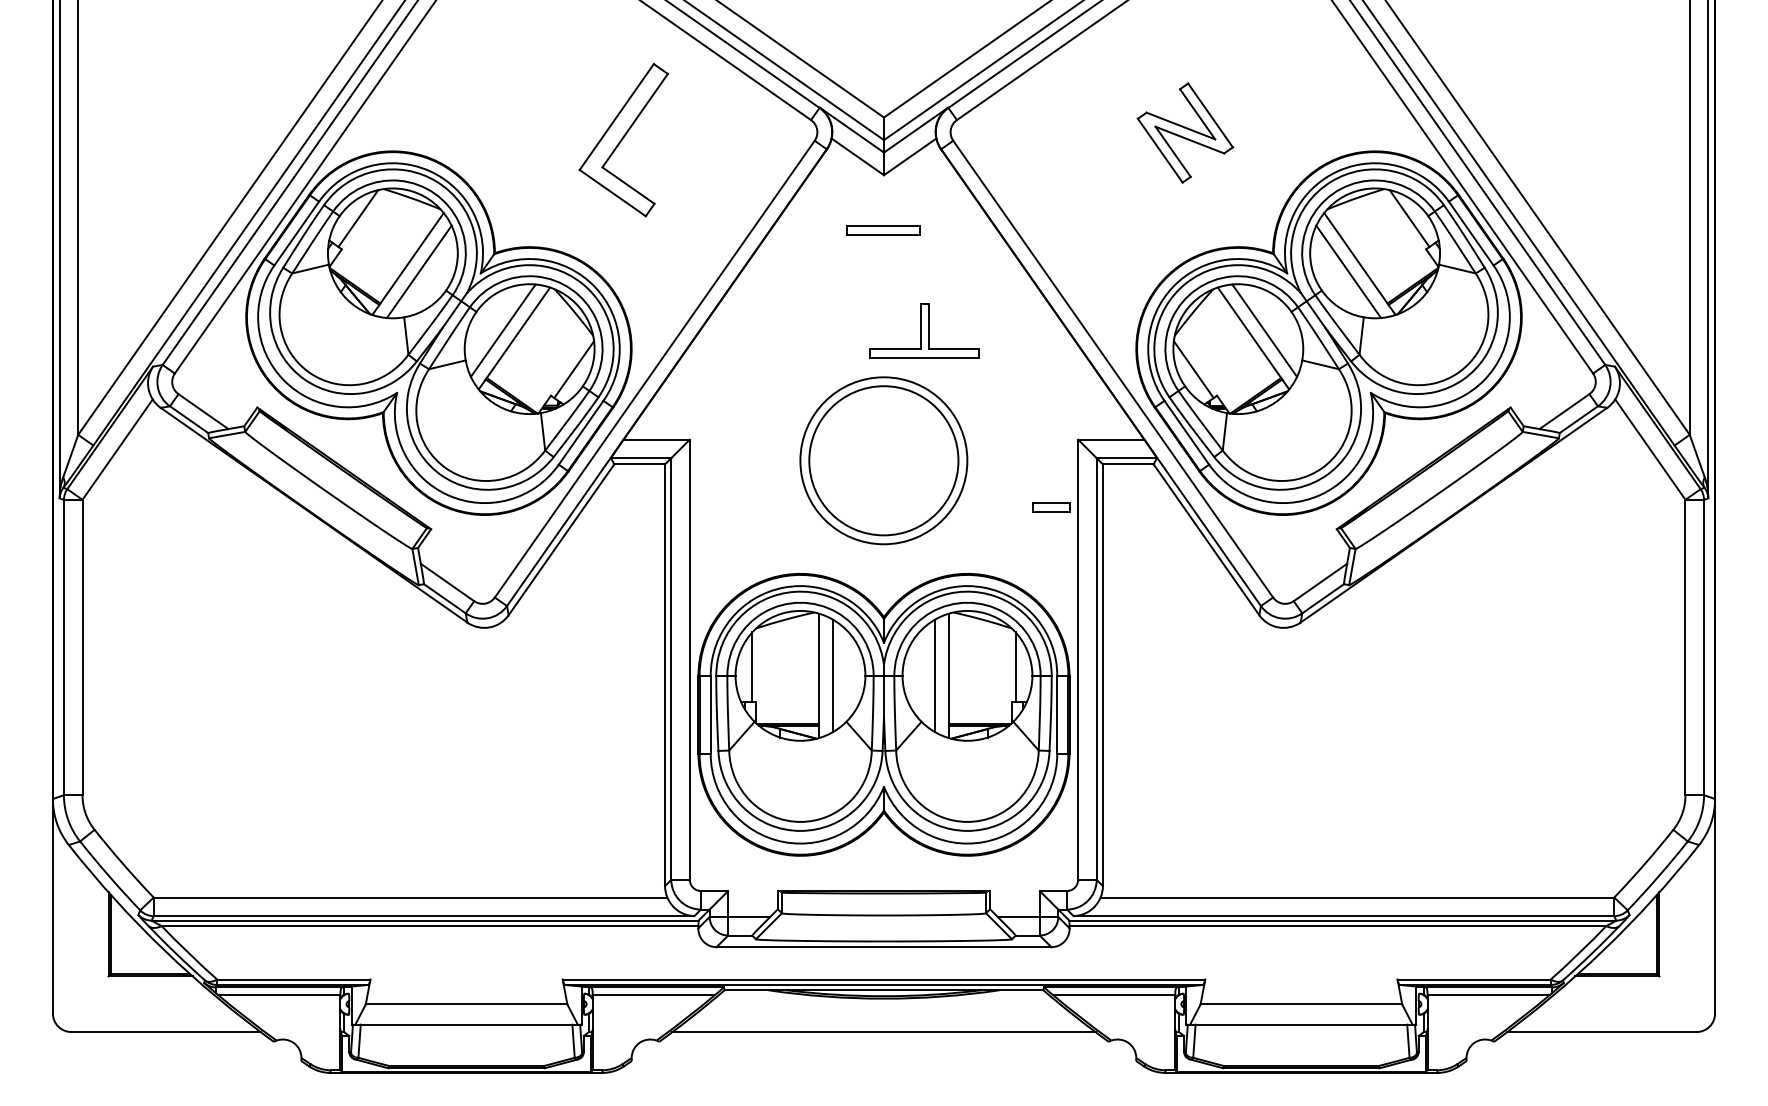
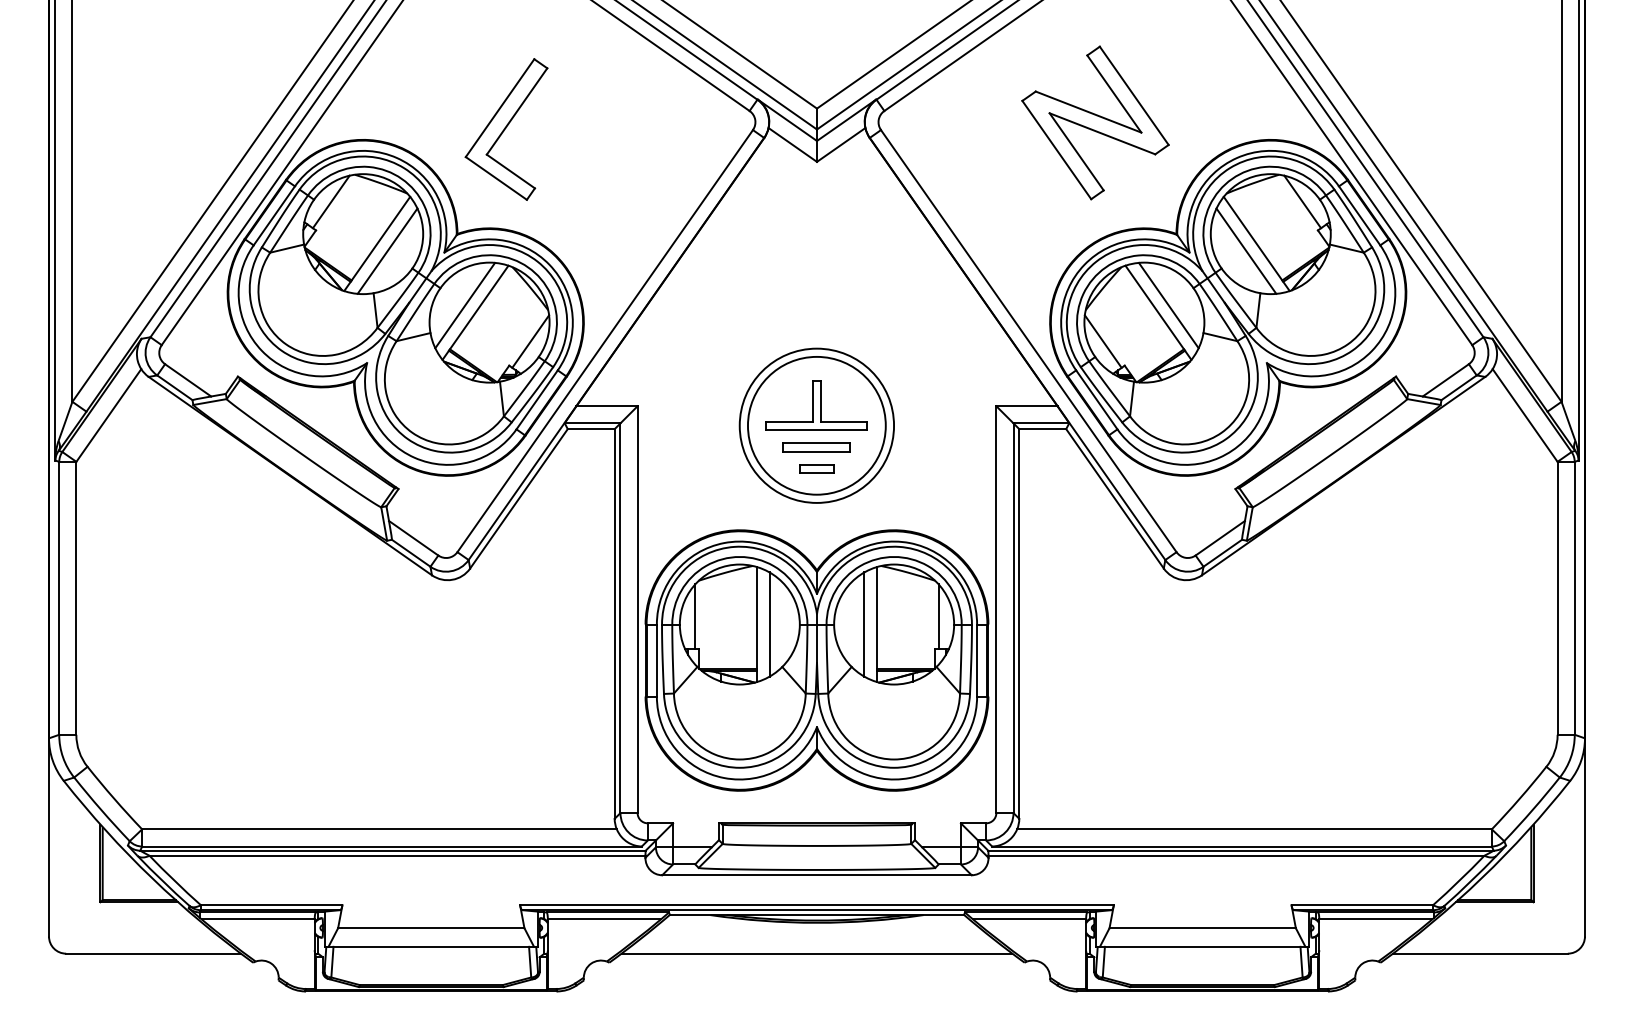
part: (1185, 132) -> (1095, 122), size x1.67
part: (623, 140) -> (506, 129), moved
part: (883, 229) -> (816, 447), moved
part: (924, 330) -> (816, 405), moved
part: (1051, 507) -> (816, 468), moved

